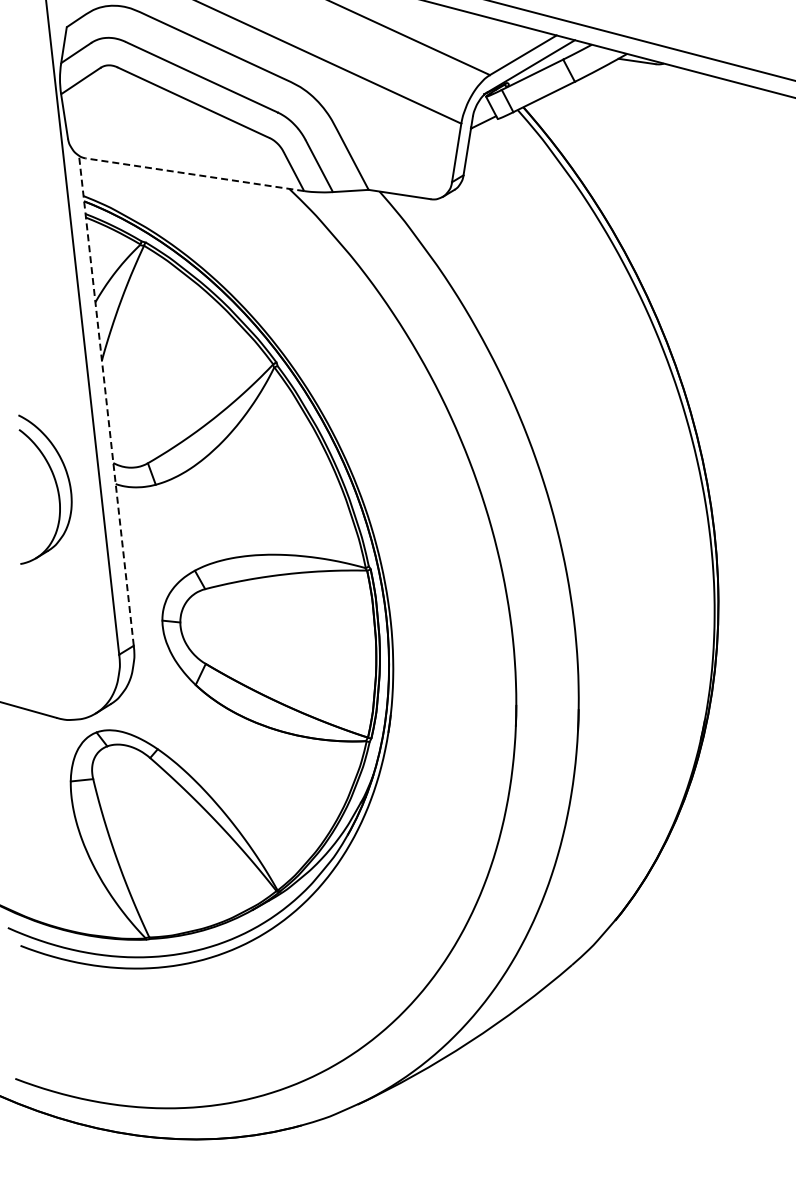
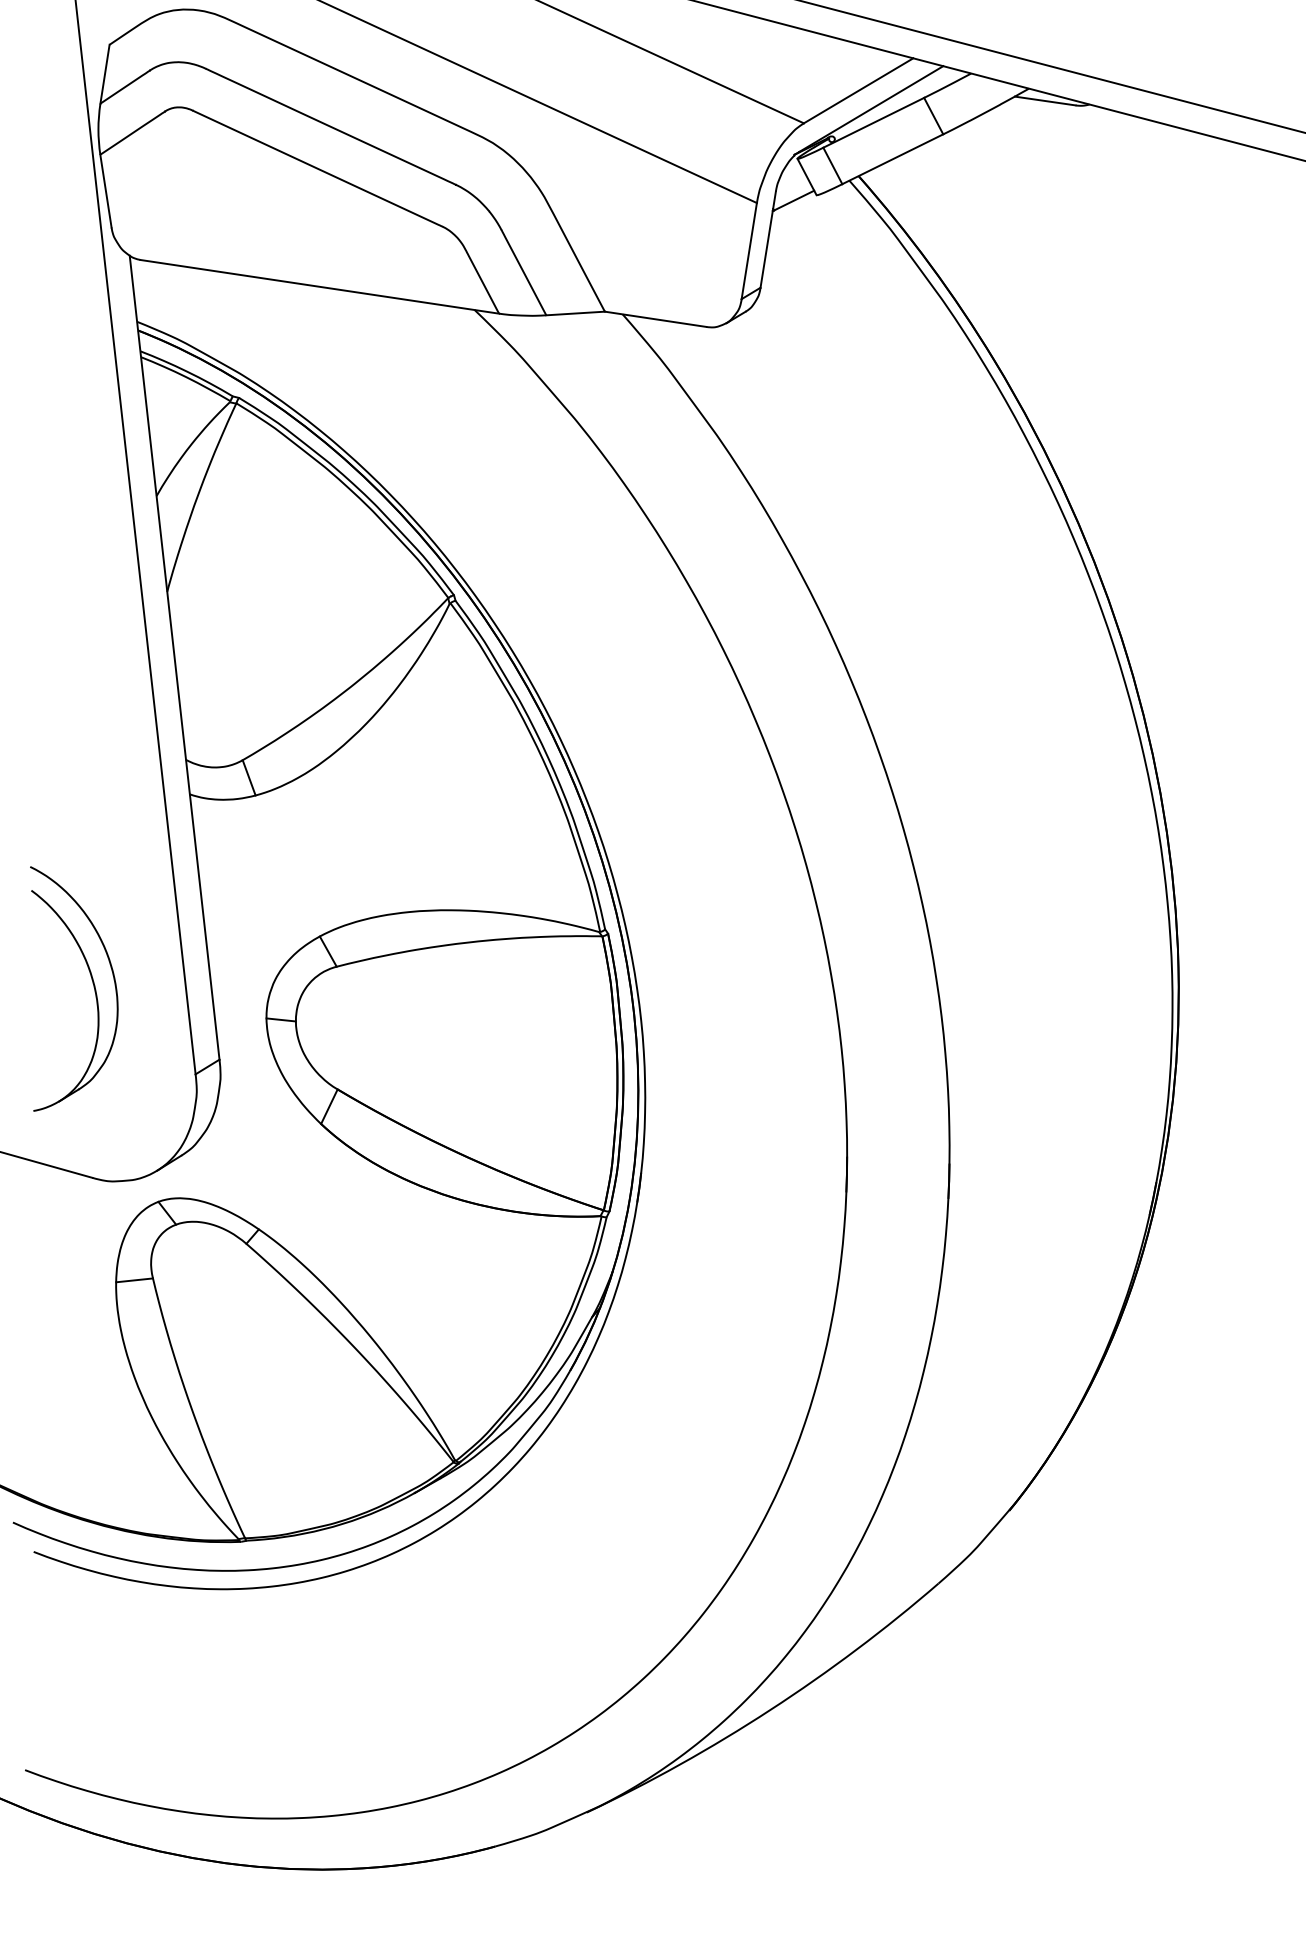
line: (194, 174) -> (319, 286), dashed -> solid
line: (106, 400) -> (174, 657), dashed -> solid
part: (56, 488) -> (92, 987), moved

